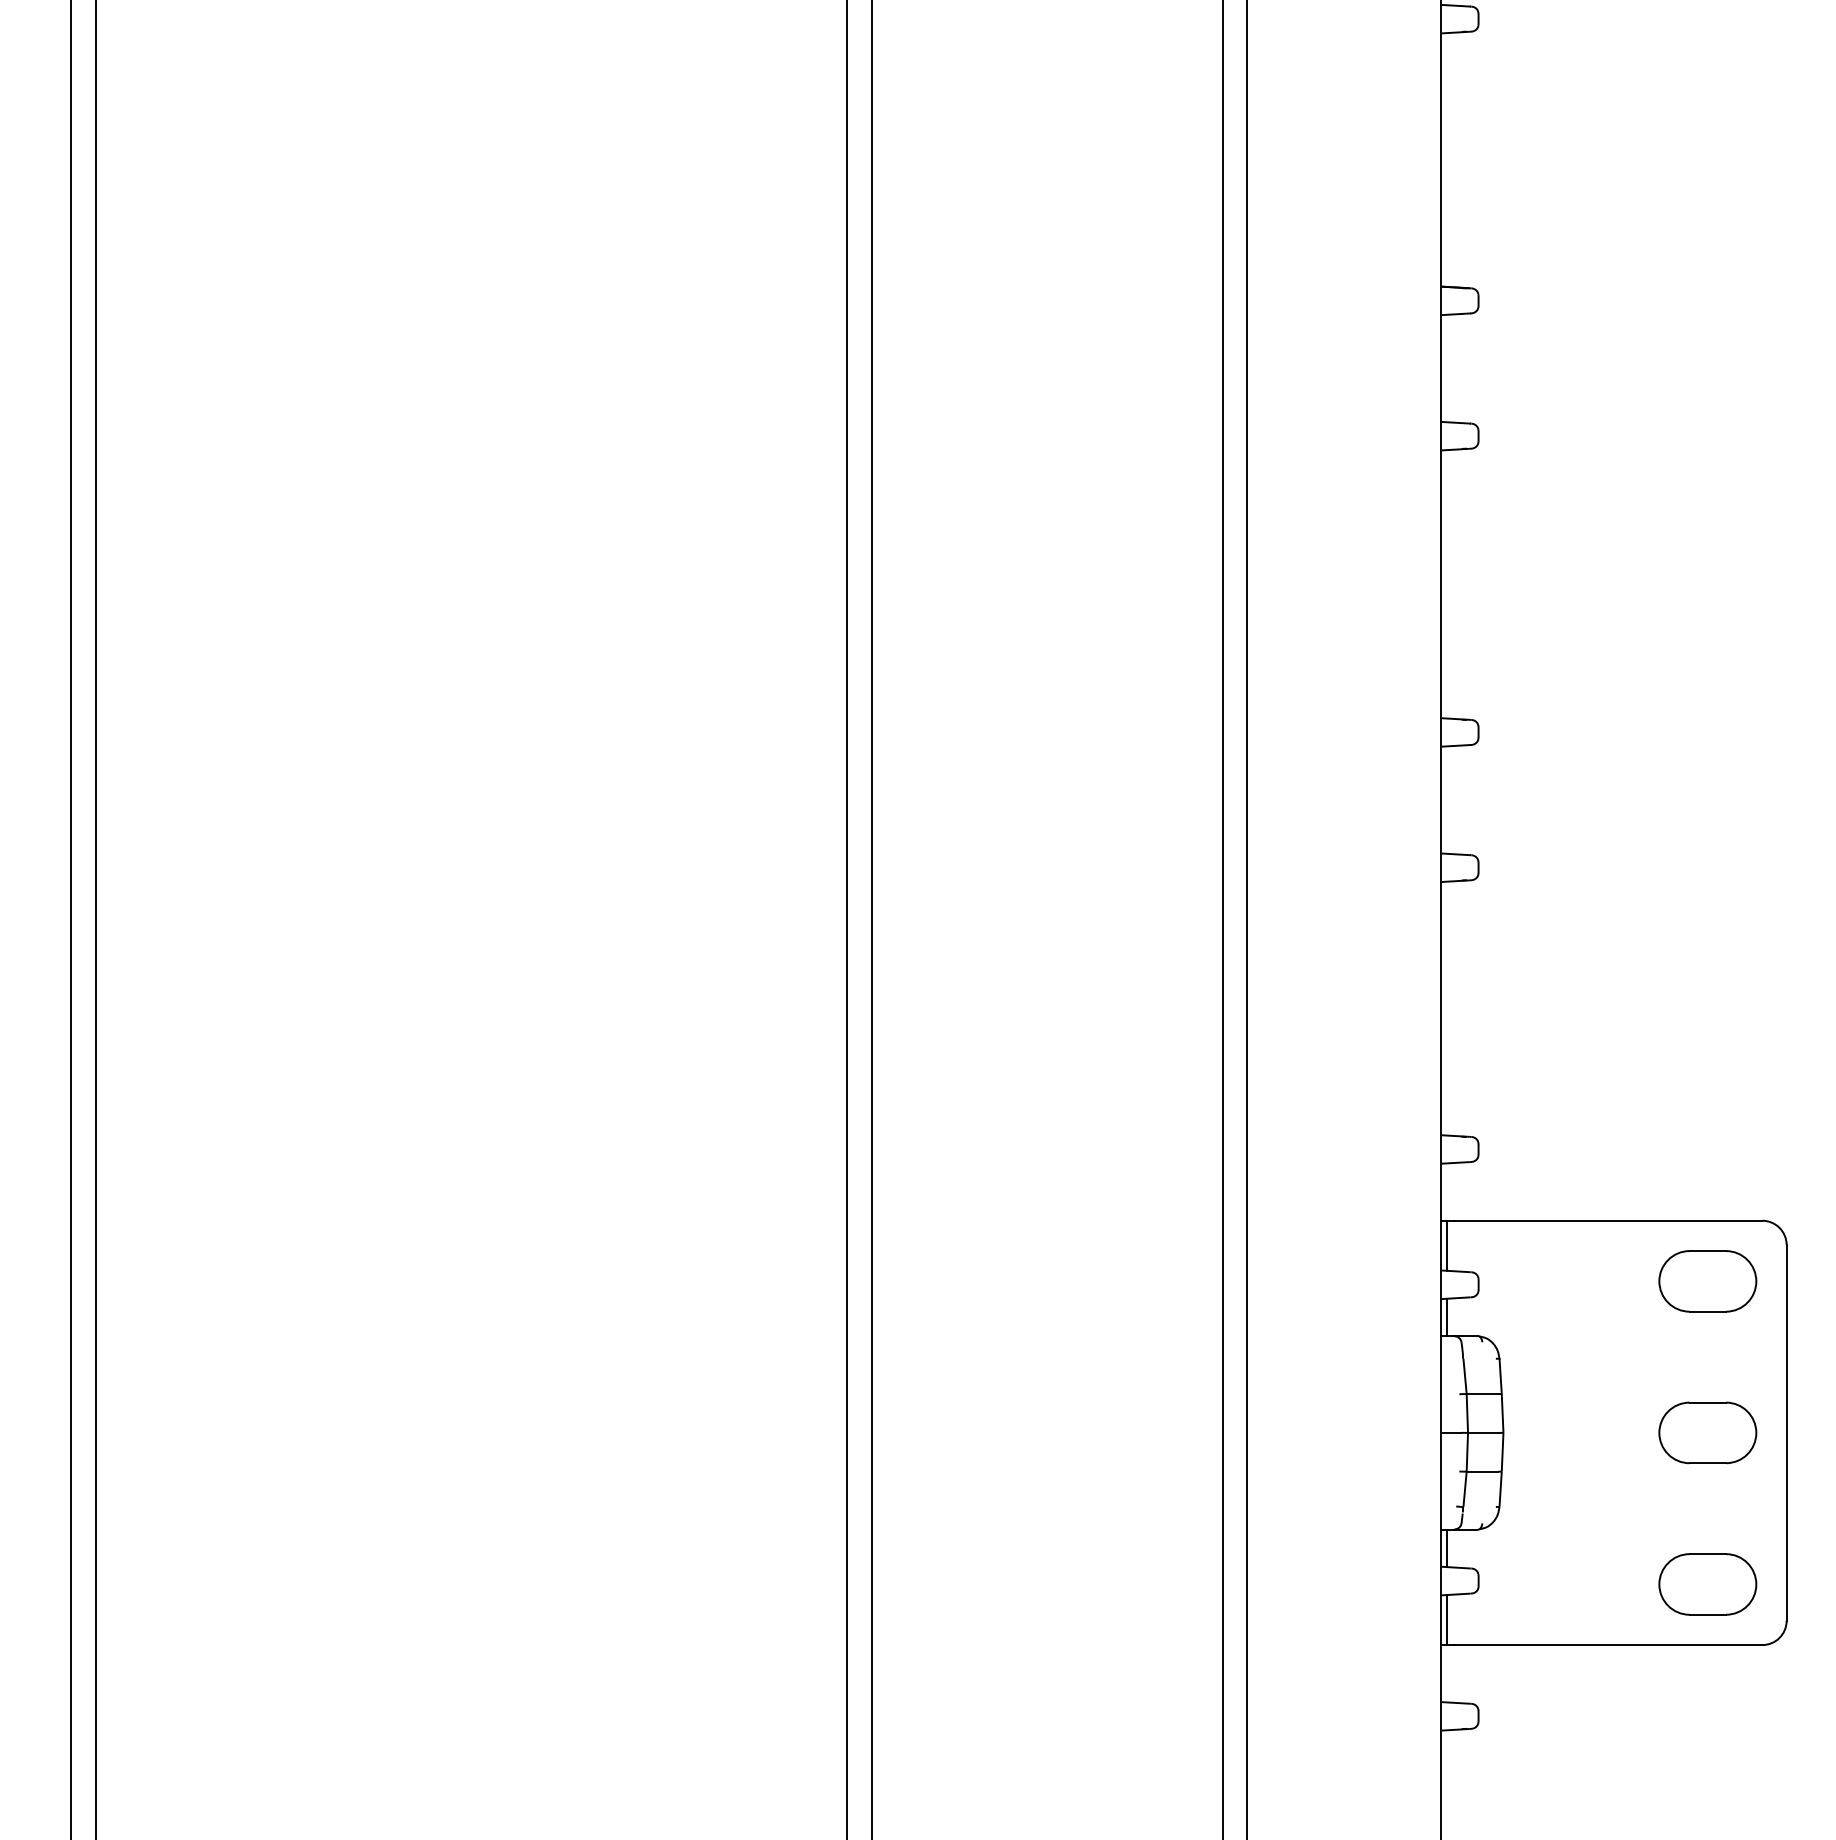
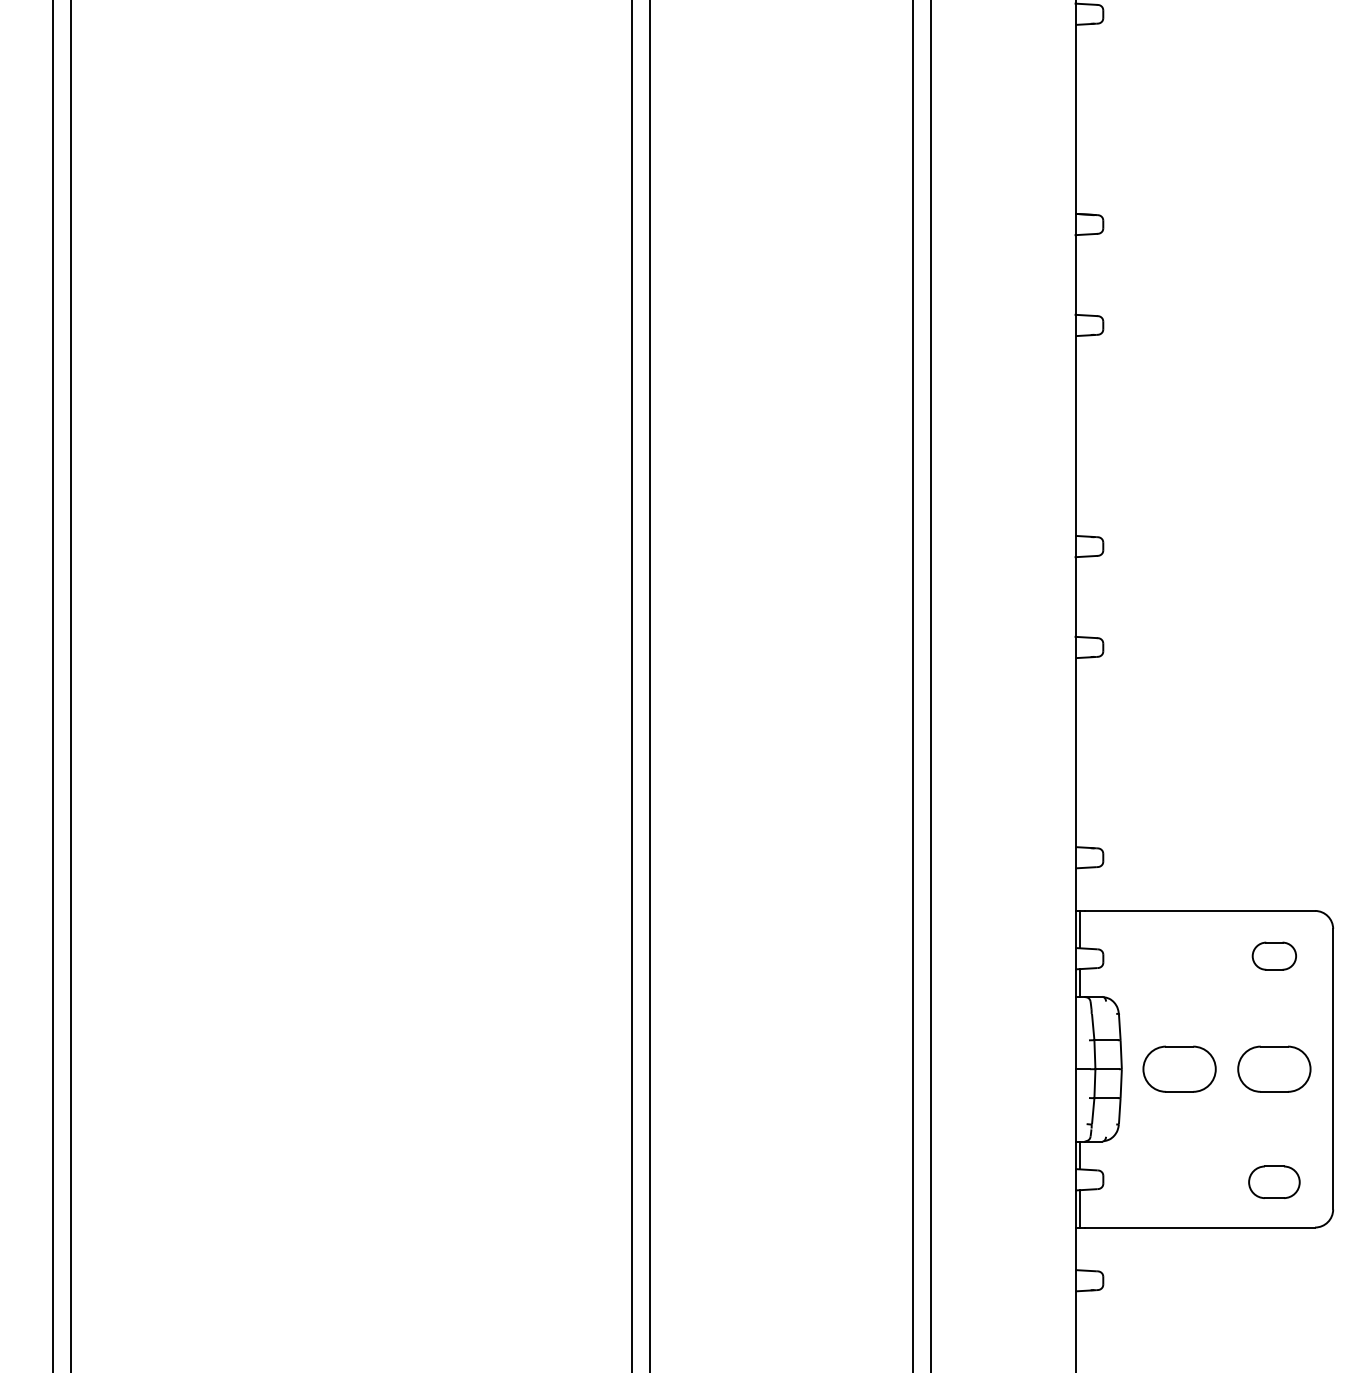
part: (1707, 1281) -> (1274, 956), size x0.6
part: (1580, 1432) -> (1179, 1068), added
part: (1707, 1584) -> (1274, 1182), size x0.7

